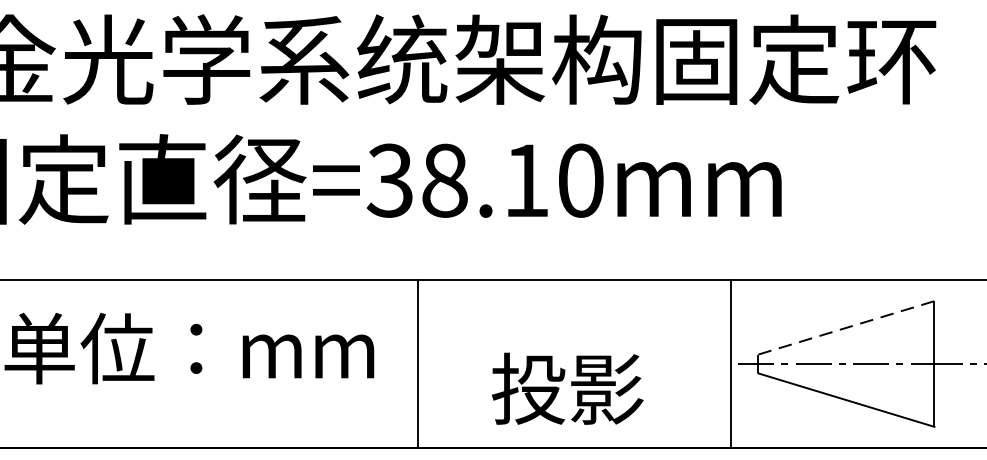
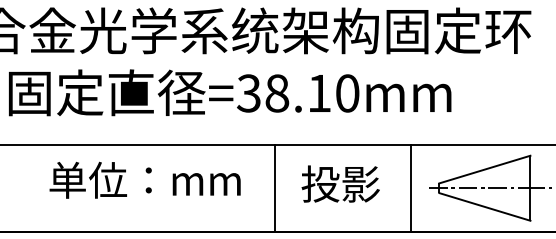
line: (845, 327) -> (484, 169), dashed -> solid
line: (418, 362) -> (275, 187), moved
line: (729, 362) -> (410, 187), moved
text: (567, 387) -> (340, 183), moved

